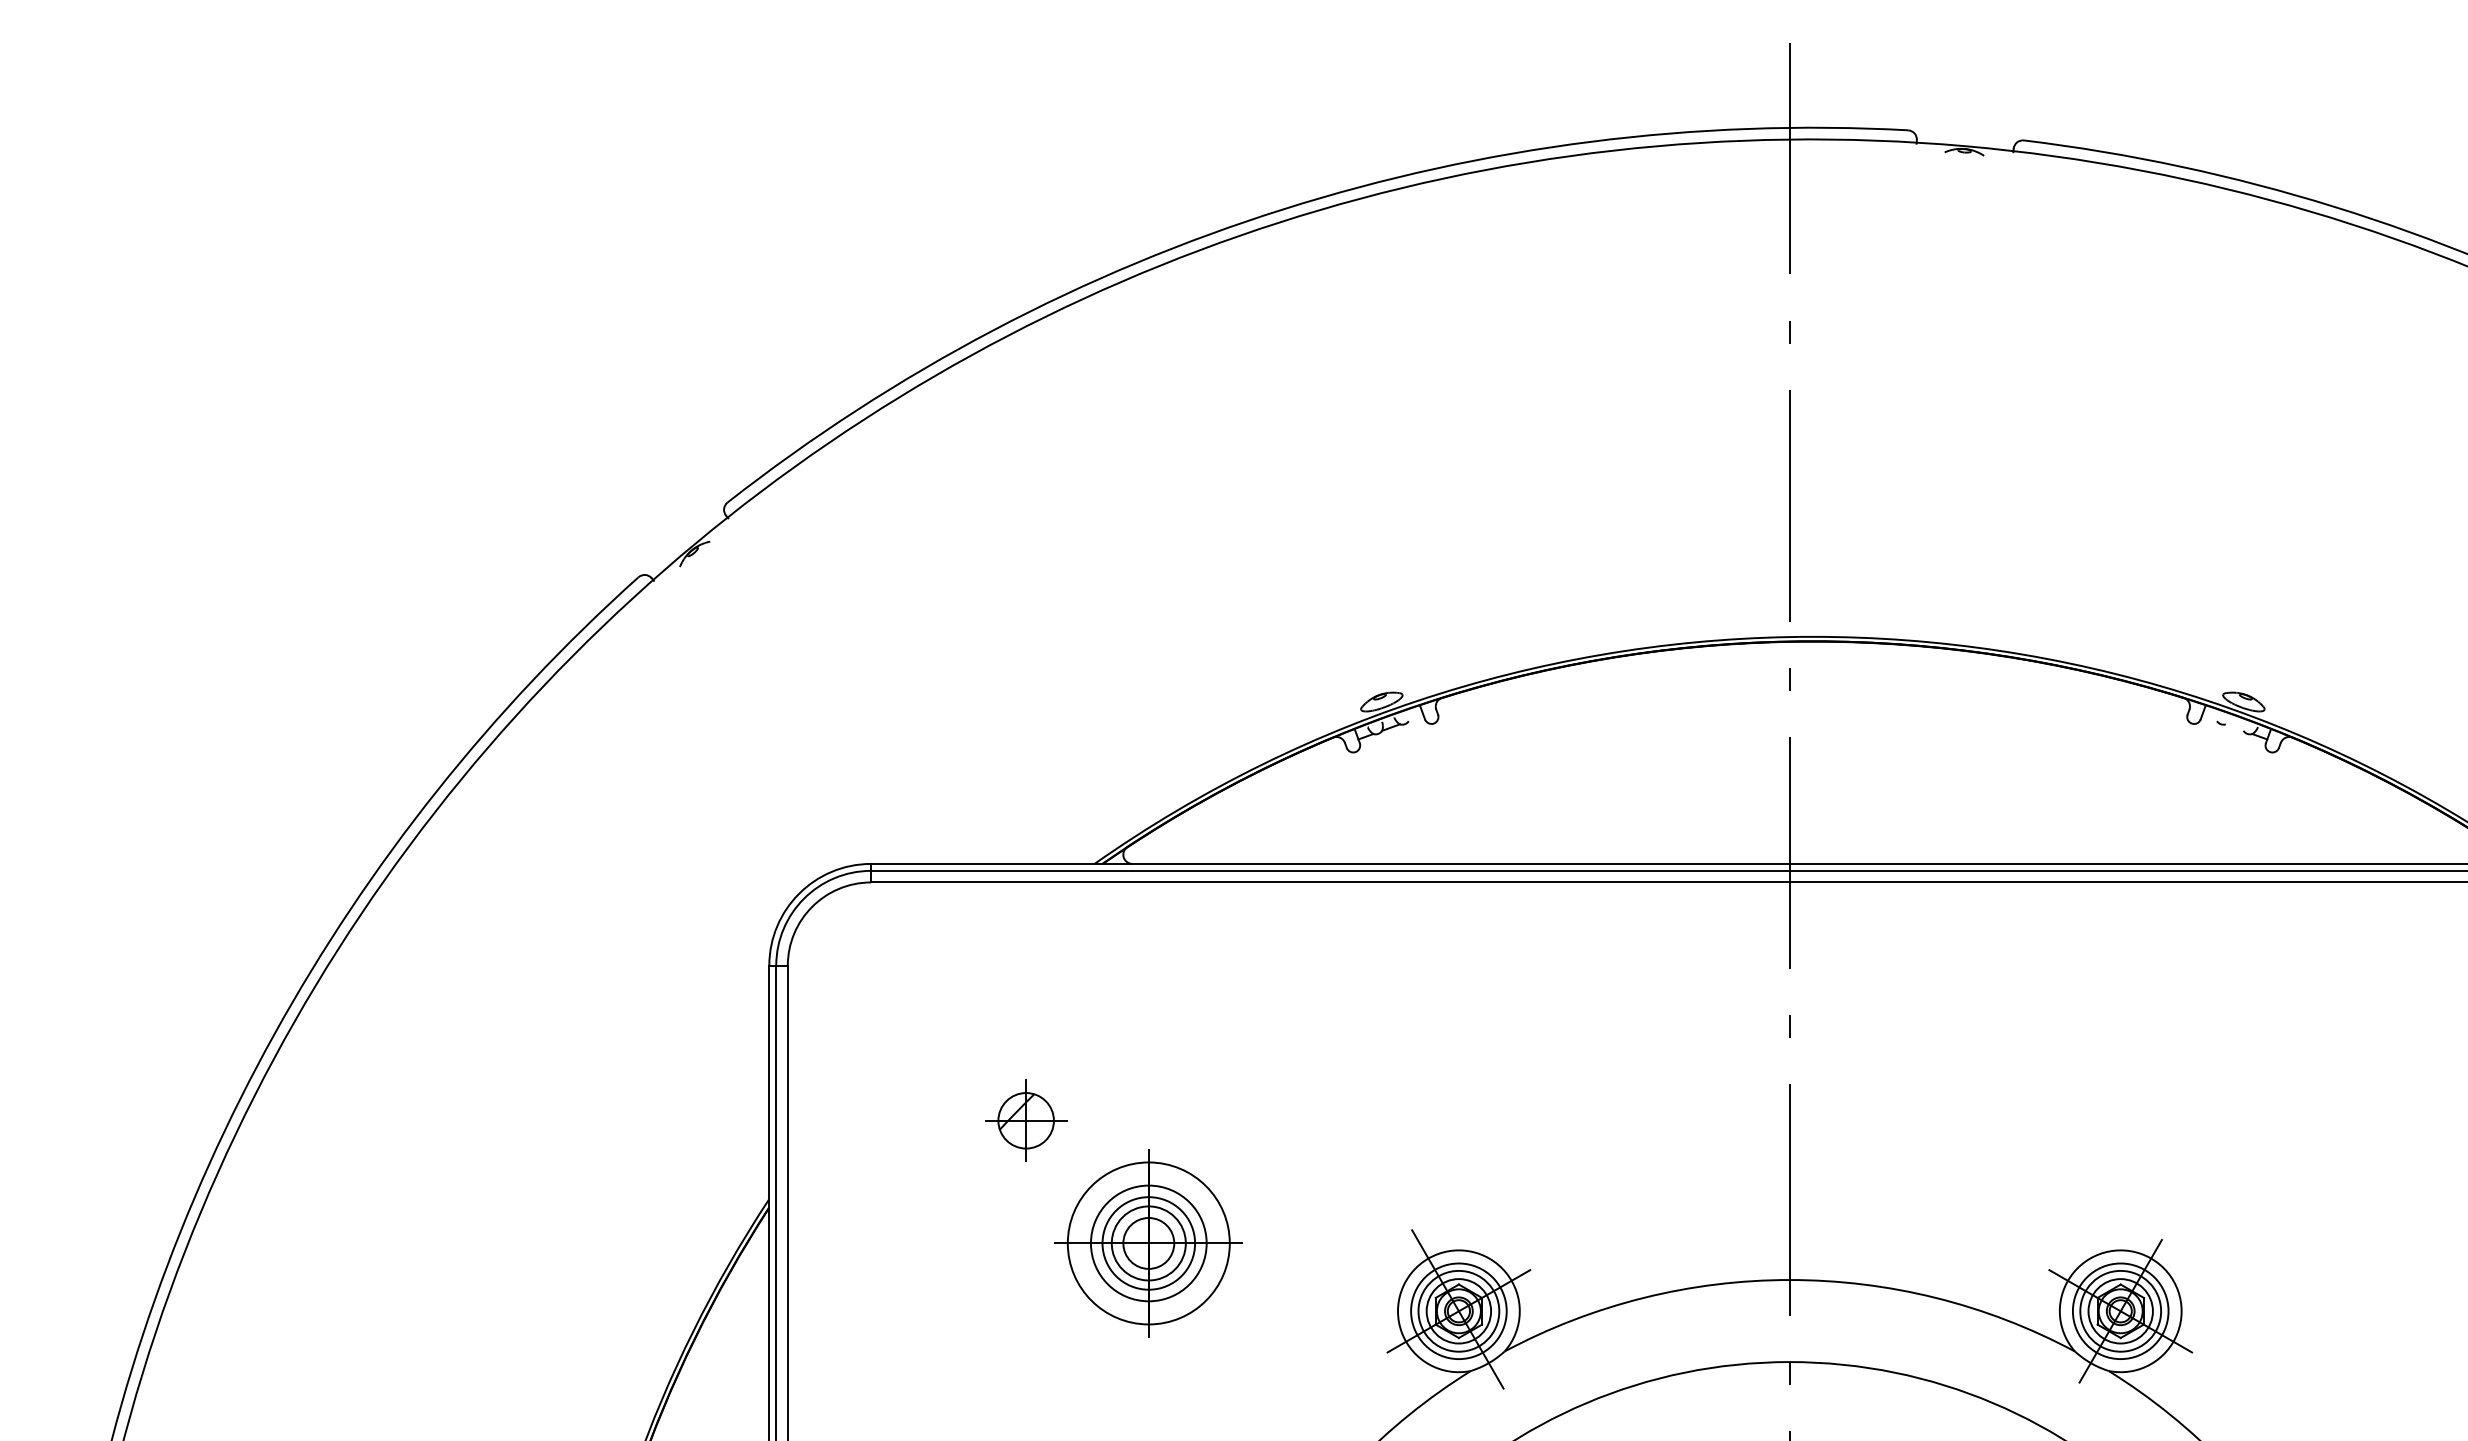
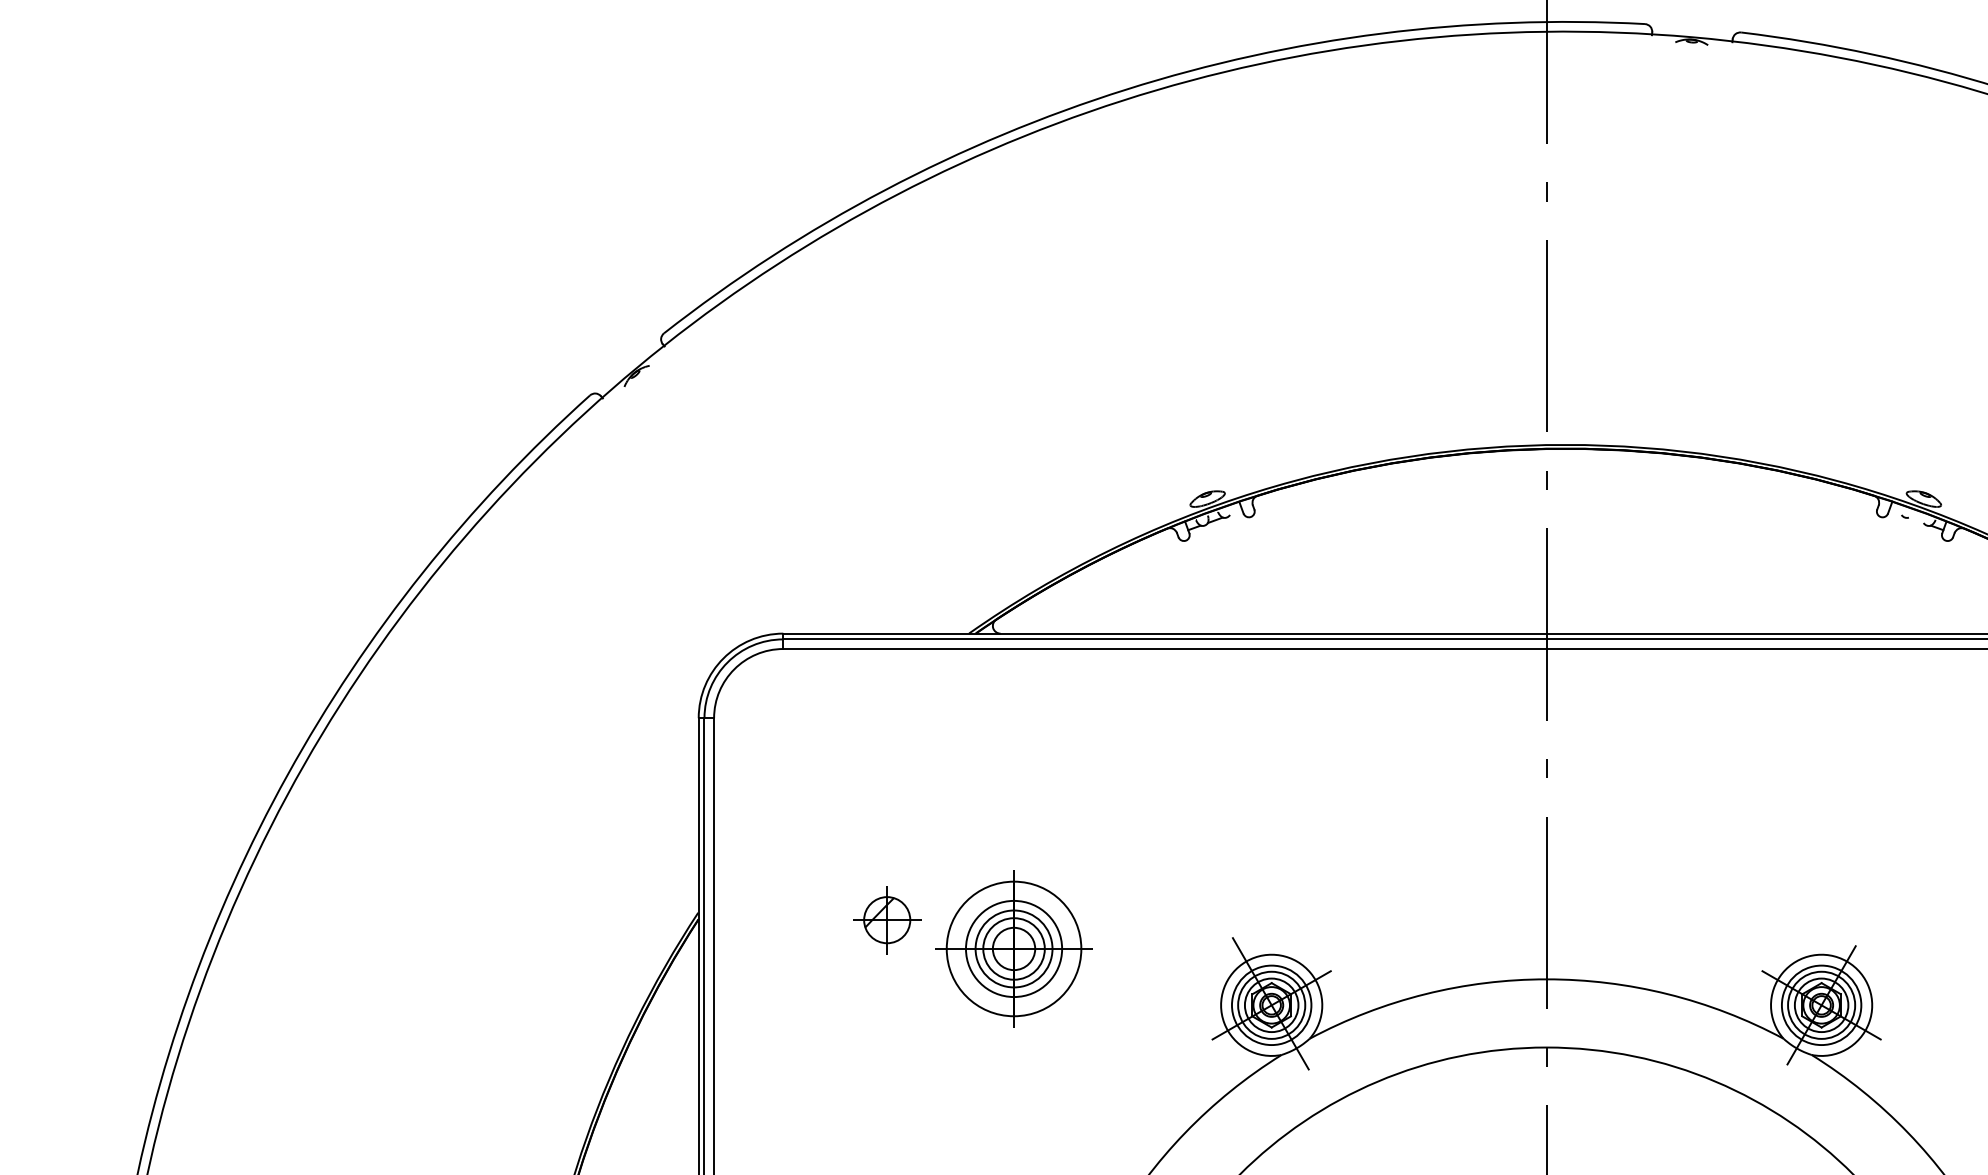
part: (1026, 1120) -> (887, 919), moved

